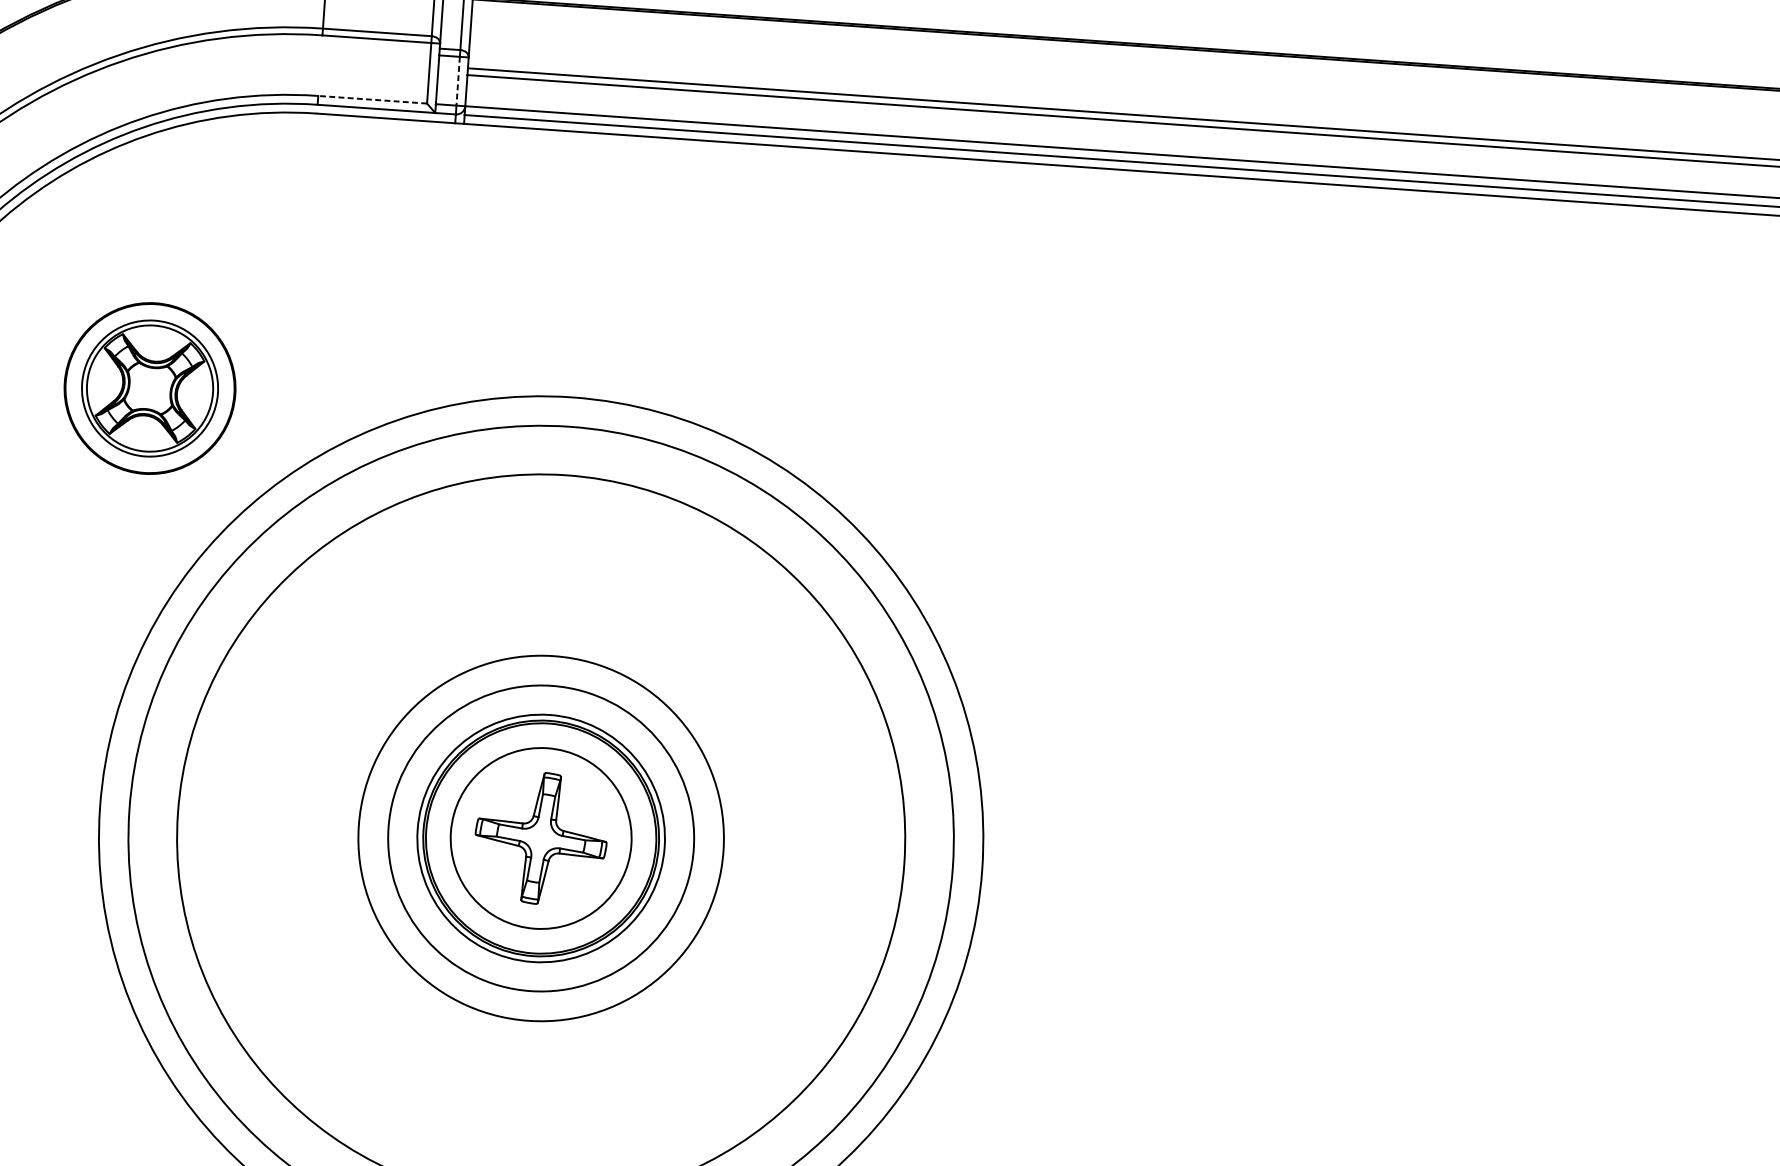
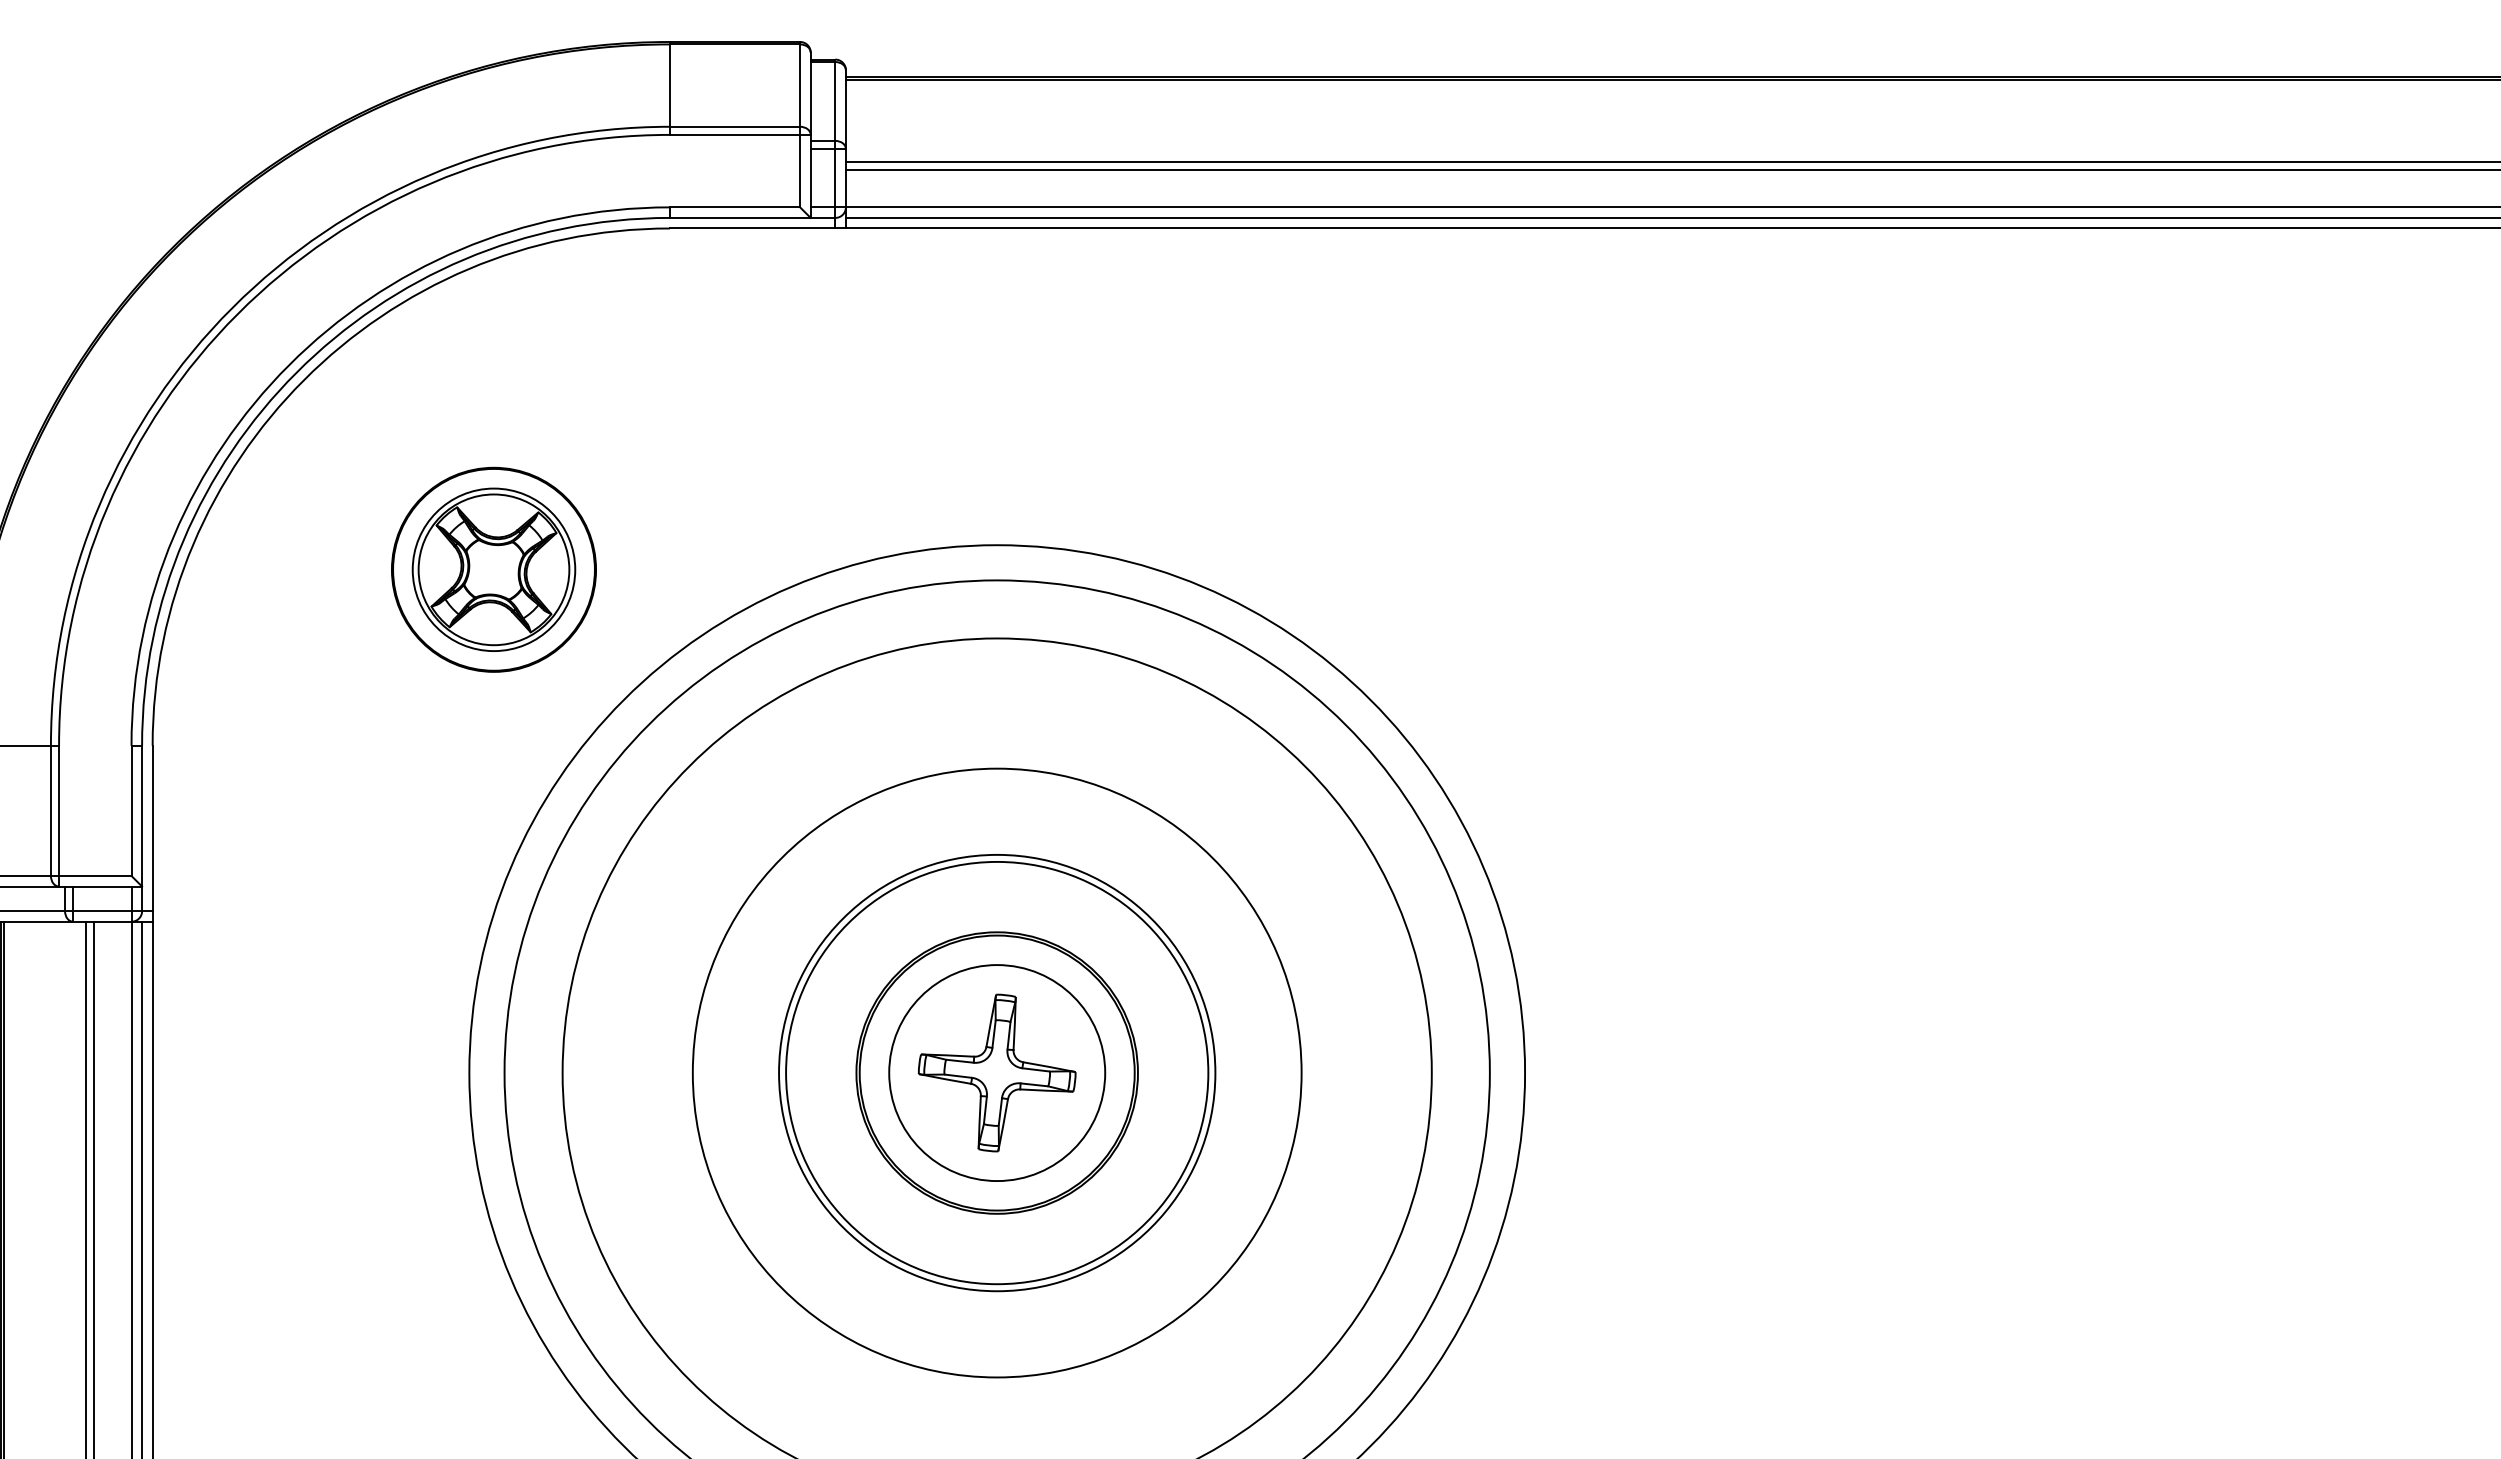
line: (458, 81) -> (835, 178), dashed -> solid
line: (372, 99) -> (734, 207), dashed -> solid
circle: (540, 837) -> (996, 1072), size x1.67
circle: (541, 838) -> (997, 1072), size x1.43

